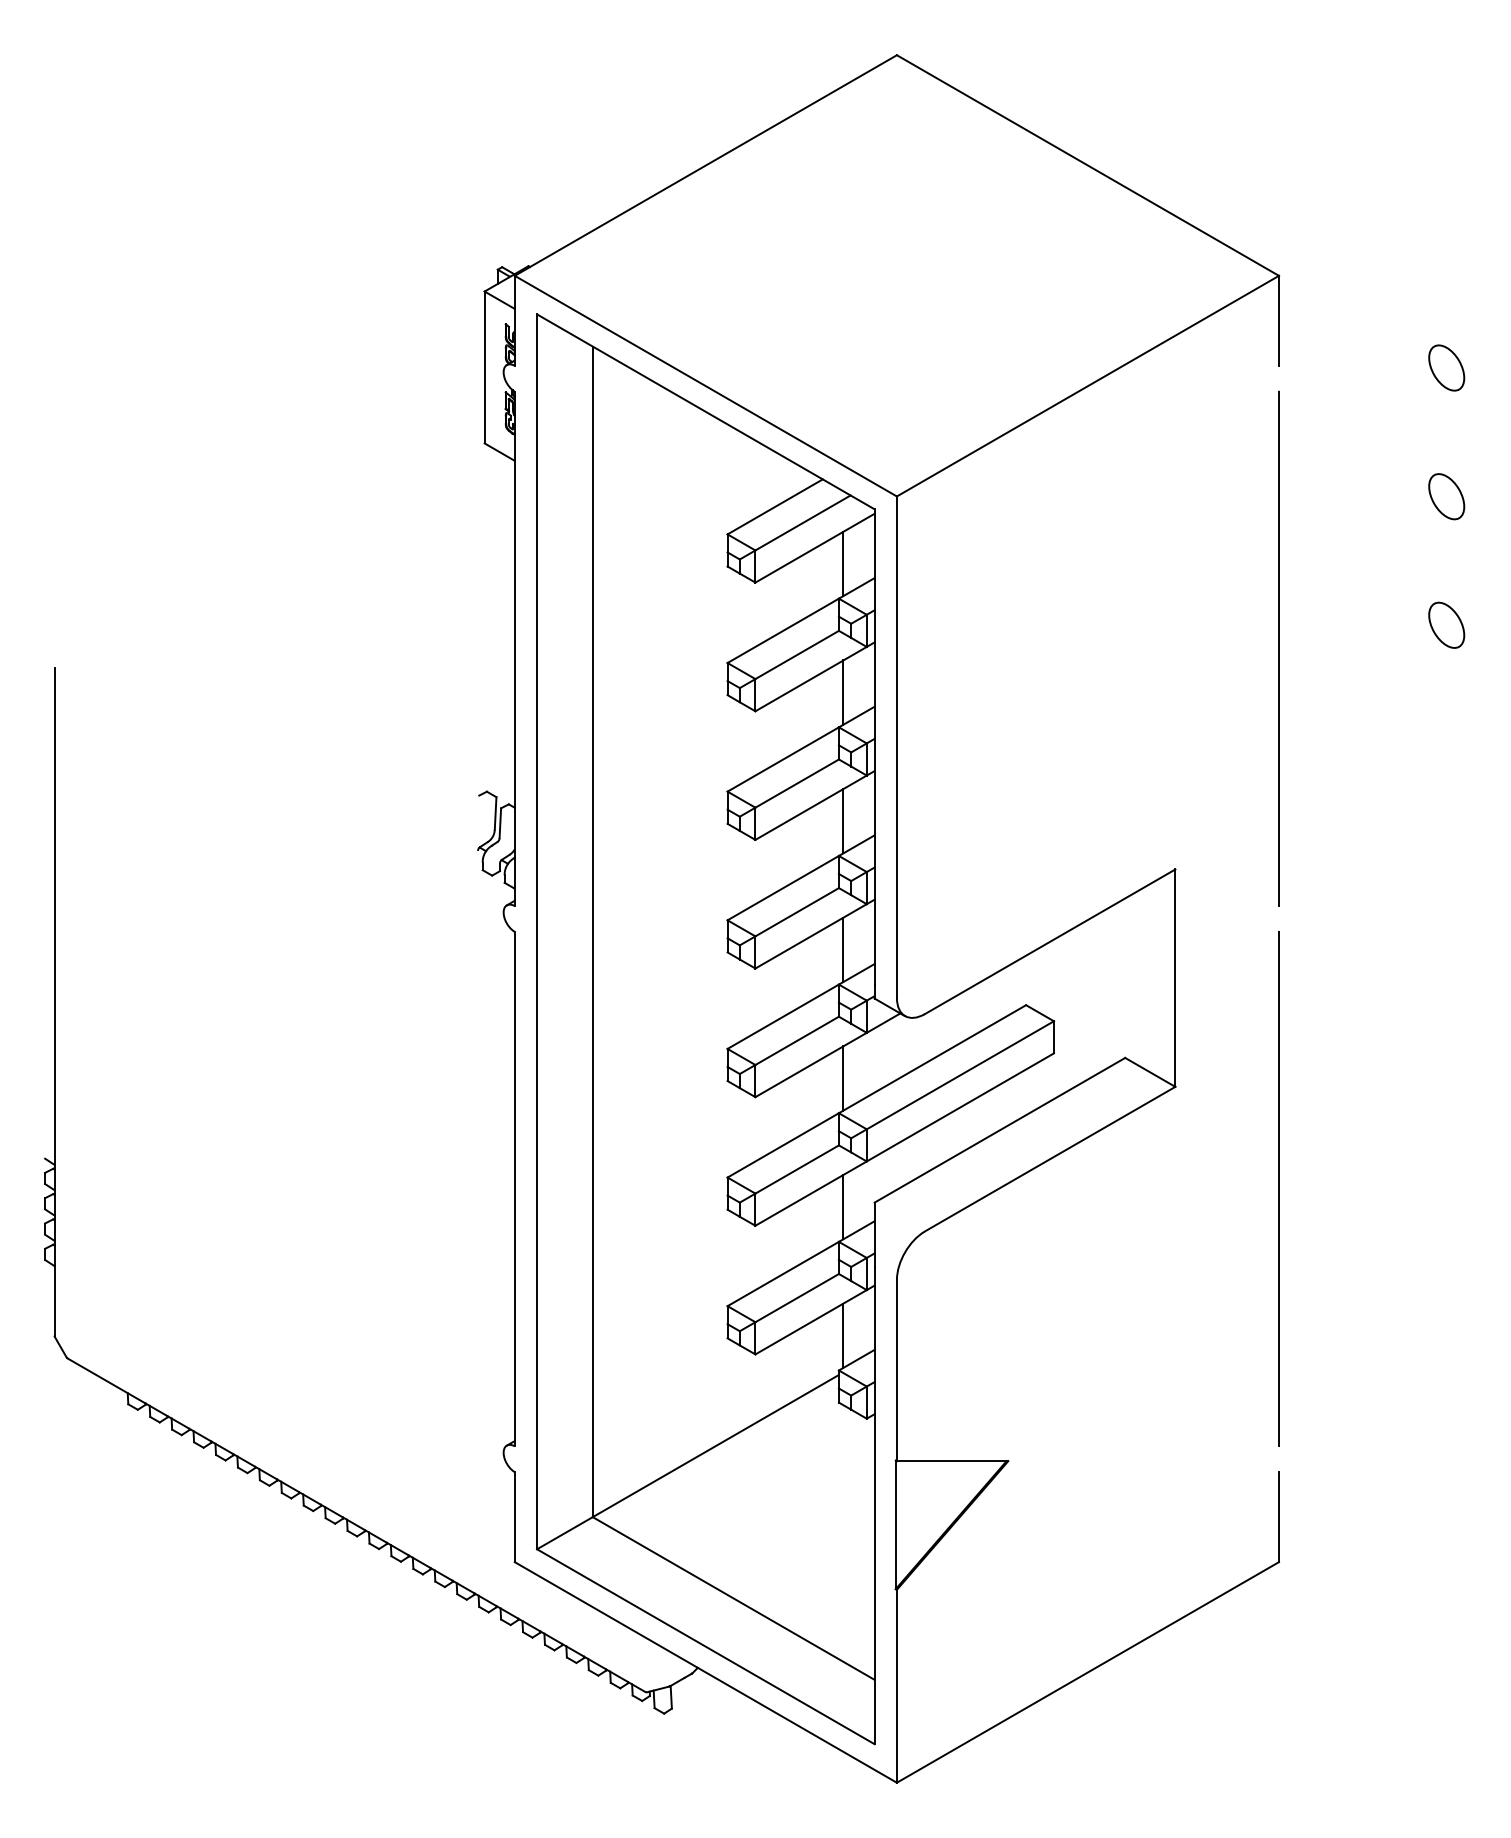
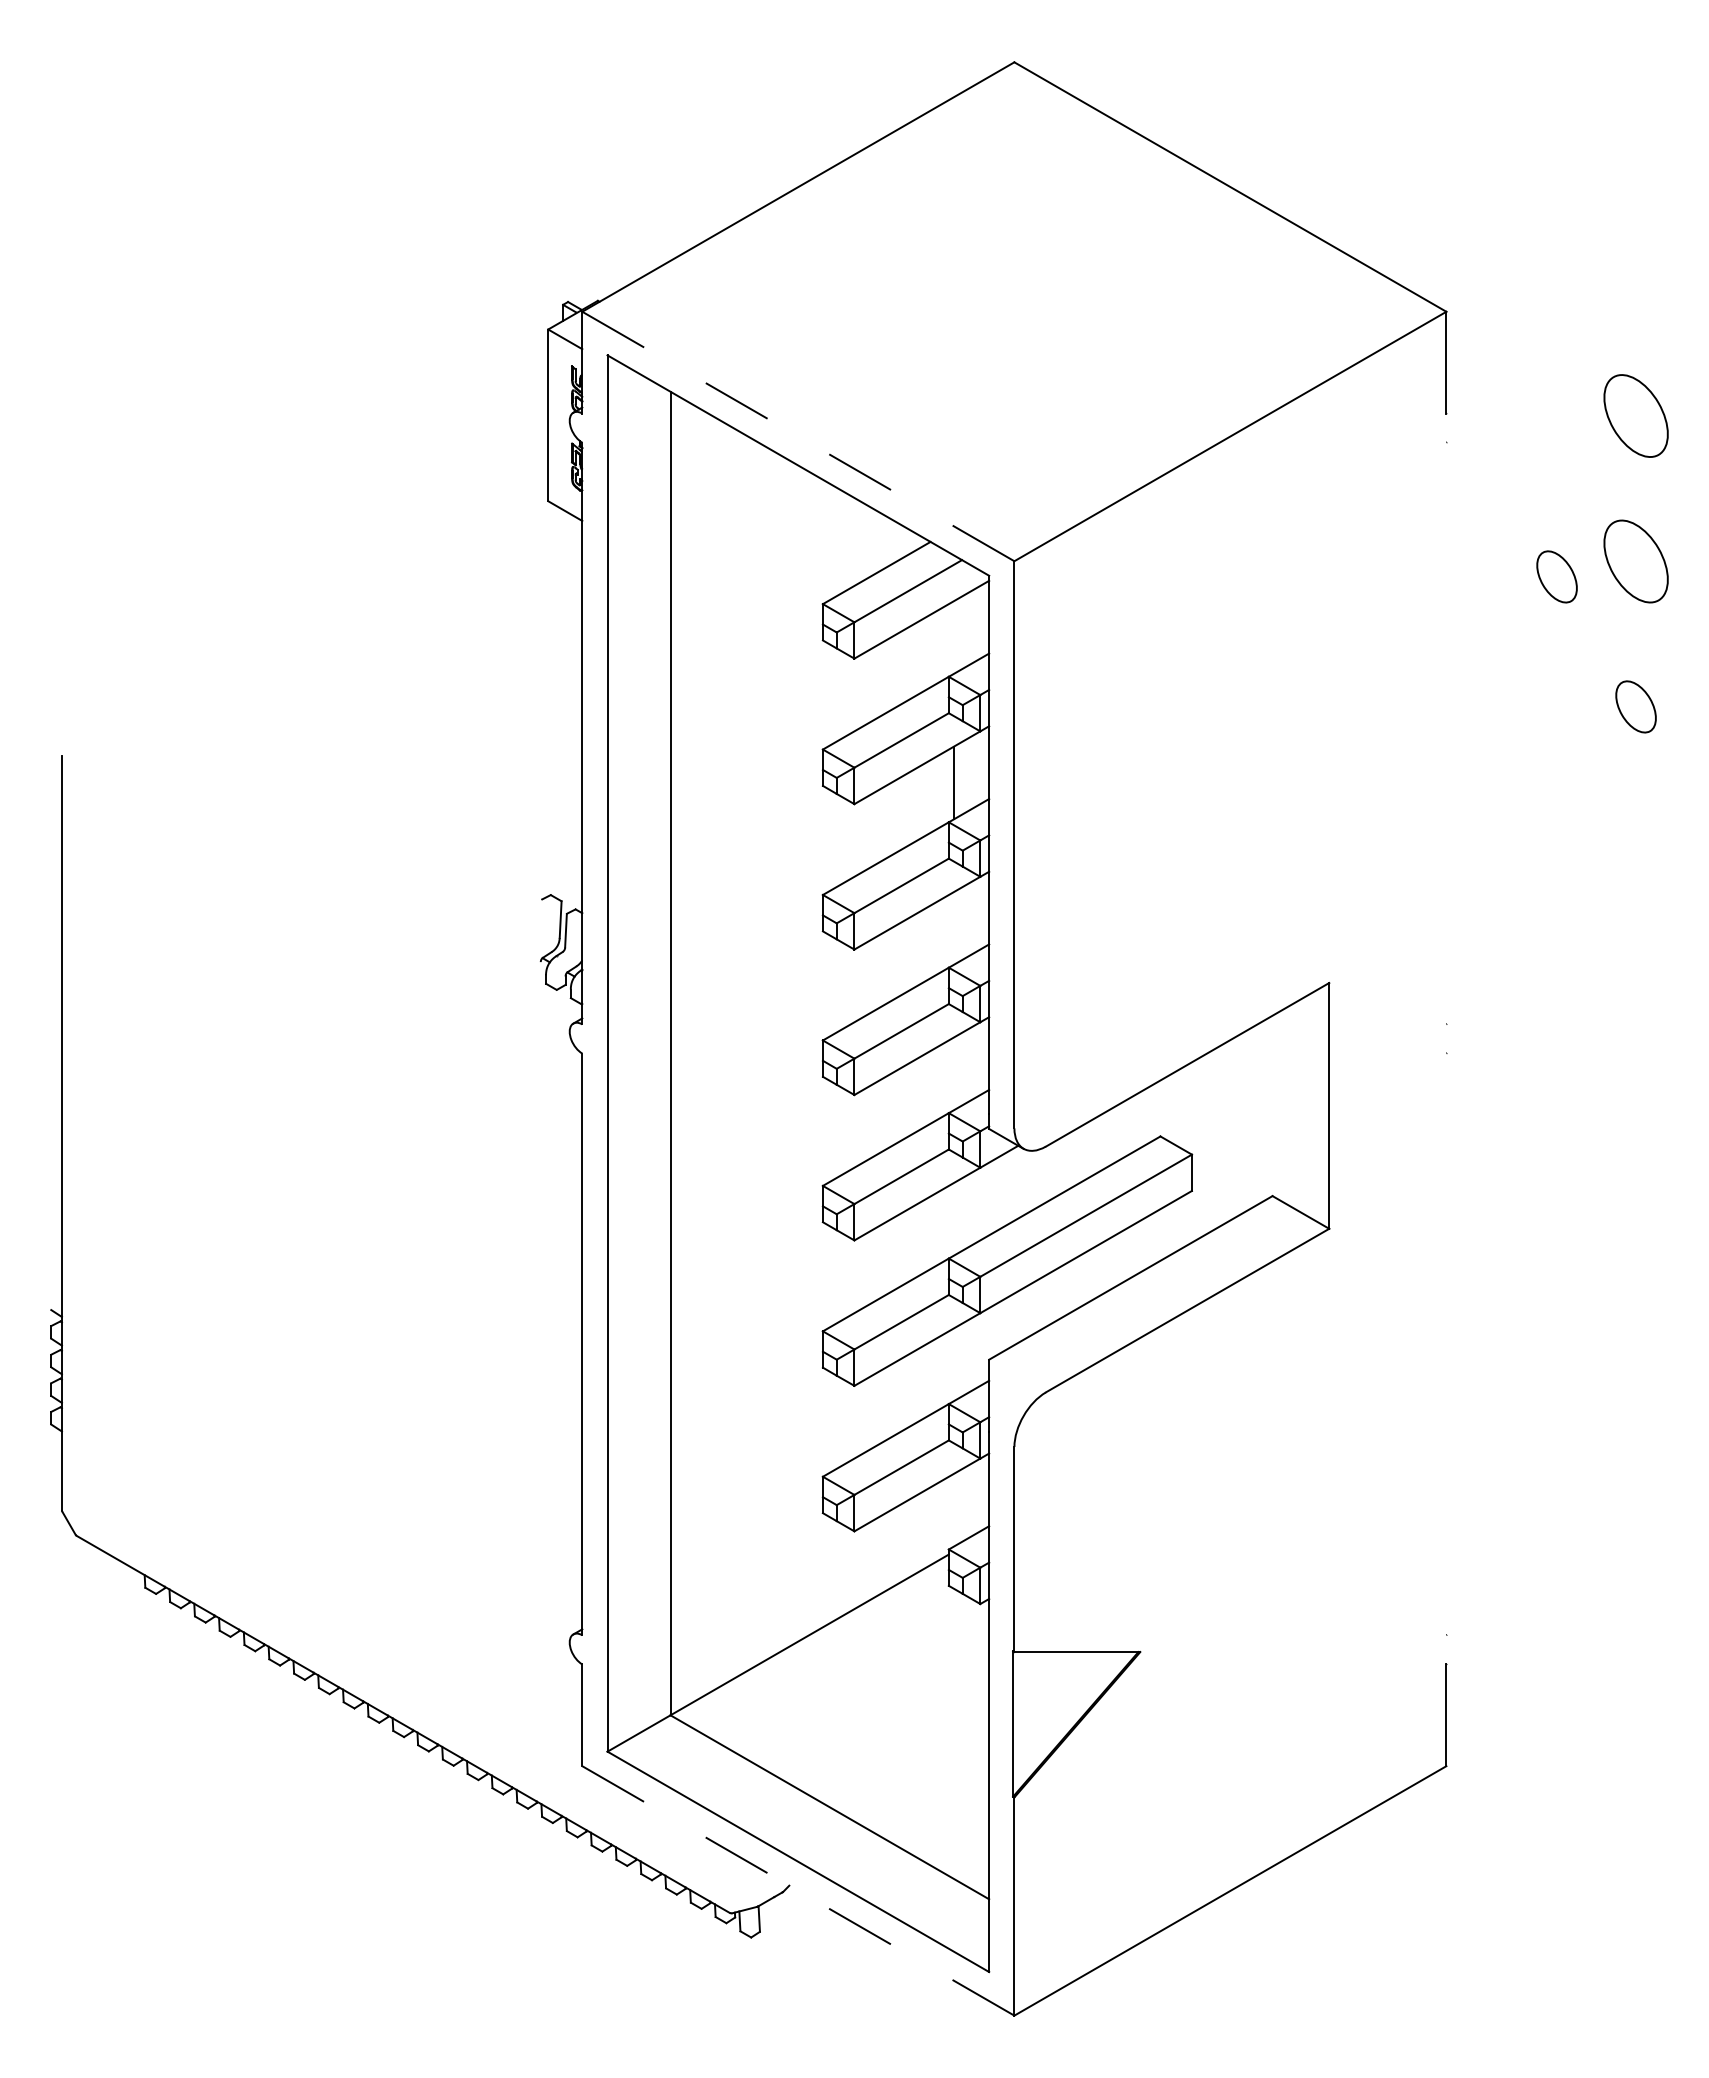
part: (1446, 367) -> (1635, 415), size x1.6
line: (705, 386) -> (797, 436), solid -> dashed
part: (1446, 496) -> (1635, 561), size x1.6
part: (1376, 509) -> (1556, 576), added
line: (843, 563) -> (953, 637), removed
line: (1279, 648) -> (1446, 733), removed
line: (843, 821) -> (953, 928), removed
line: (843, 949) -> (953, 1073), removed
line: (843, 1077) -> (953, 1218), removed
line: (1279, 1189) -> (1446, 1344), removed
line: (843, 1206) -> (953, 1364), removed
line: (843, 1335) -> (953, 1509), removed
line: (705, 1672) -> (798, 1891), solid -> dashed

